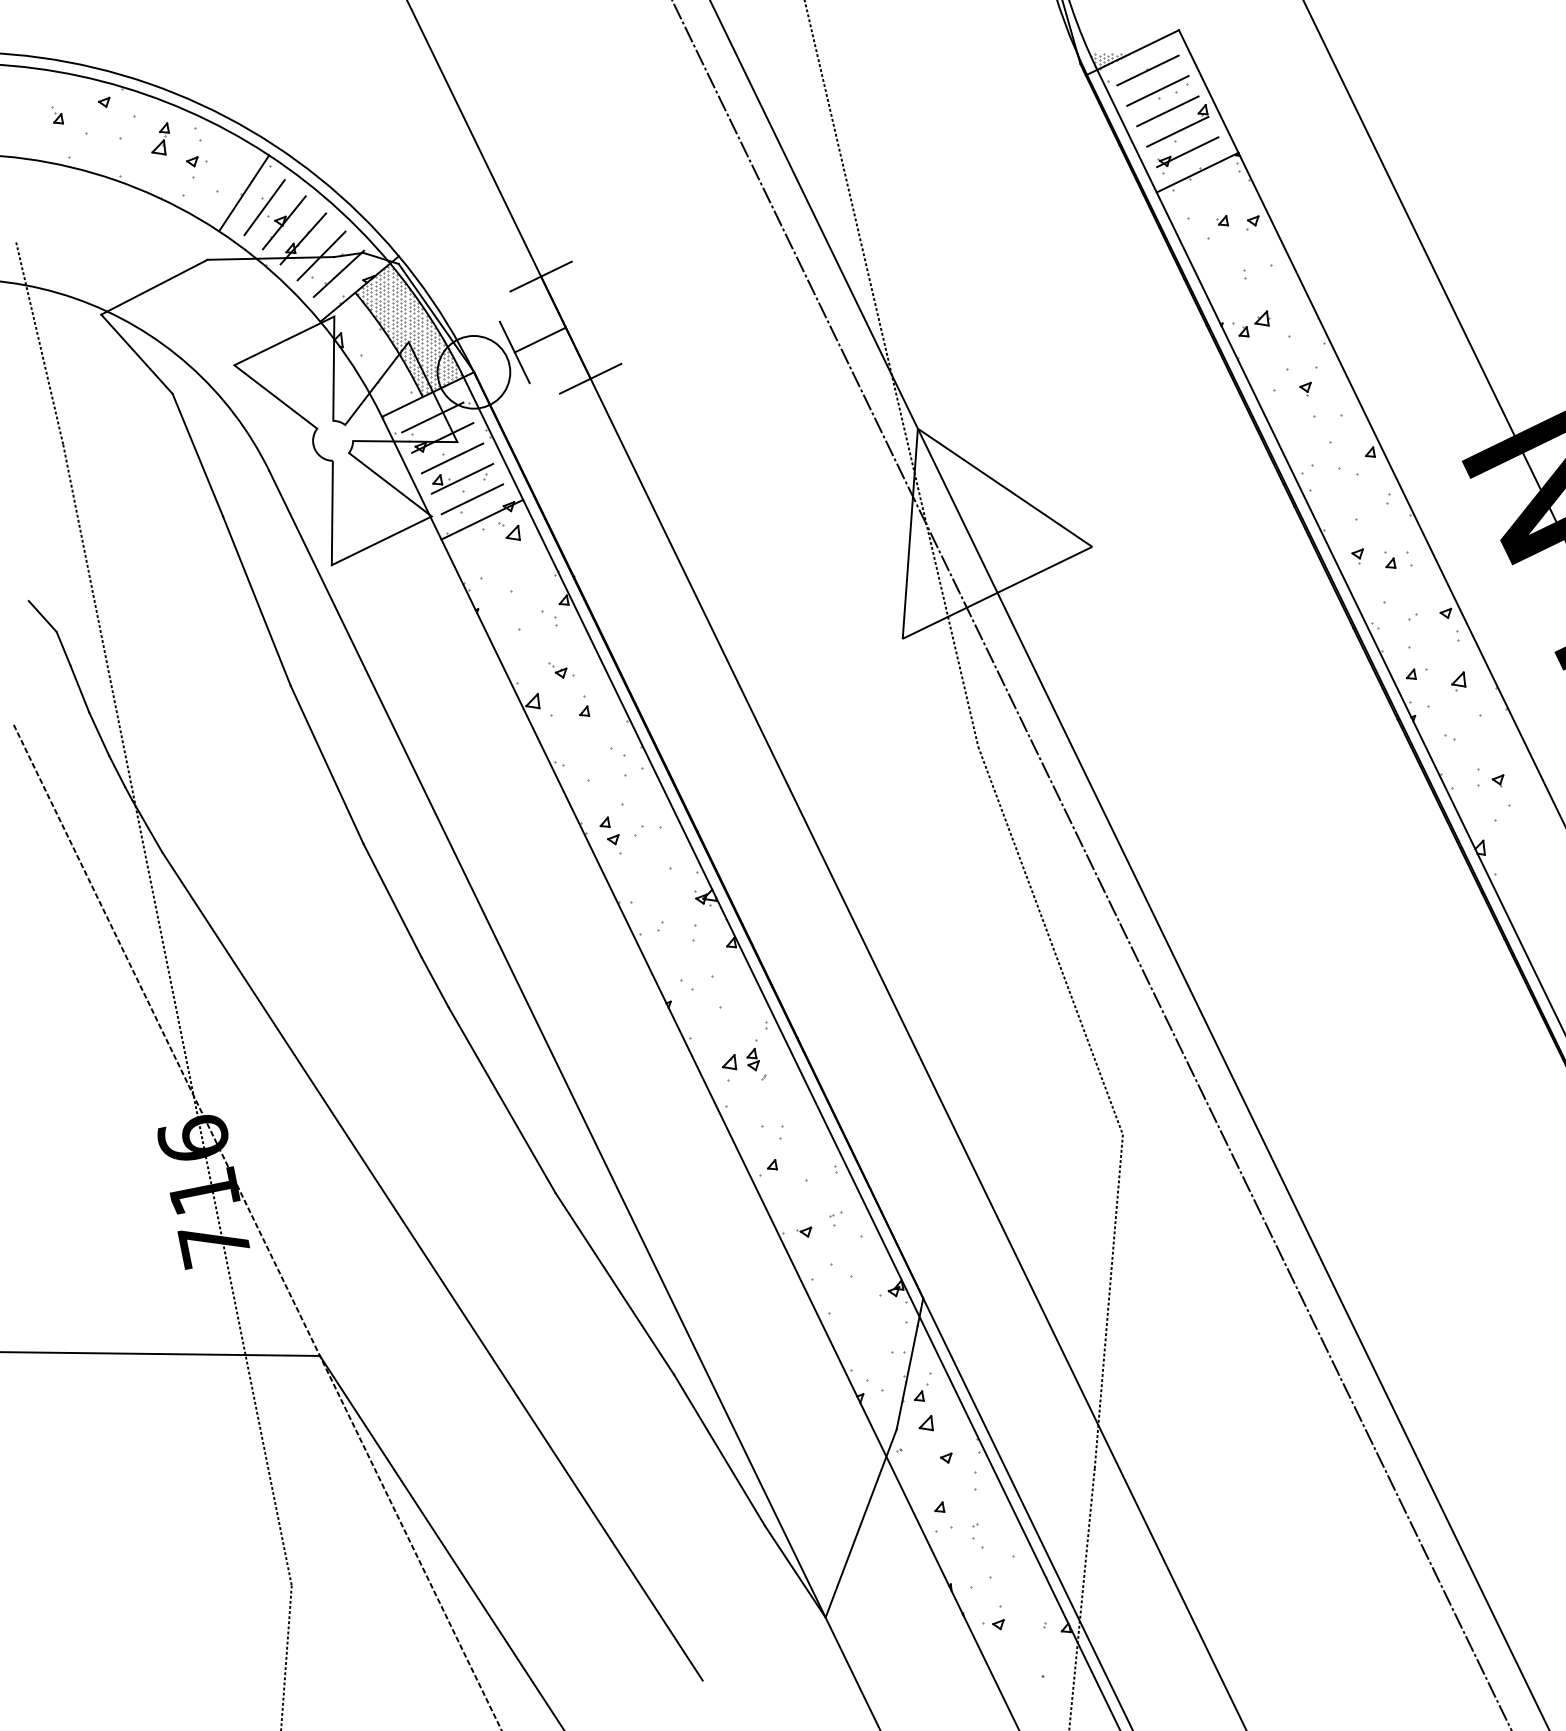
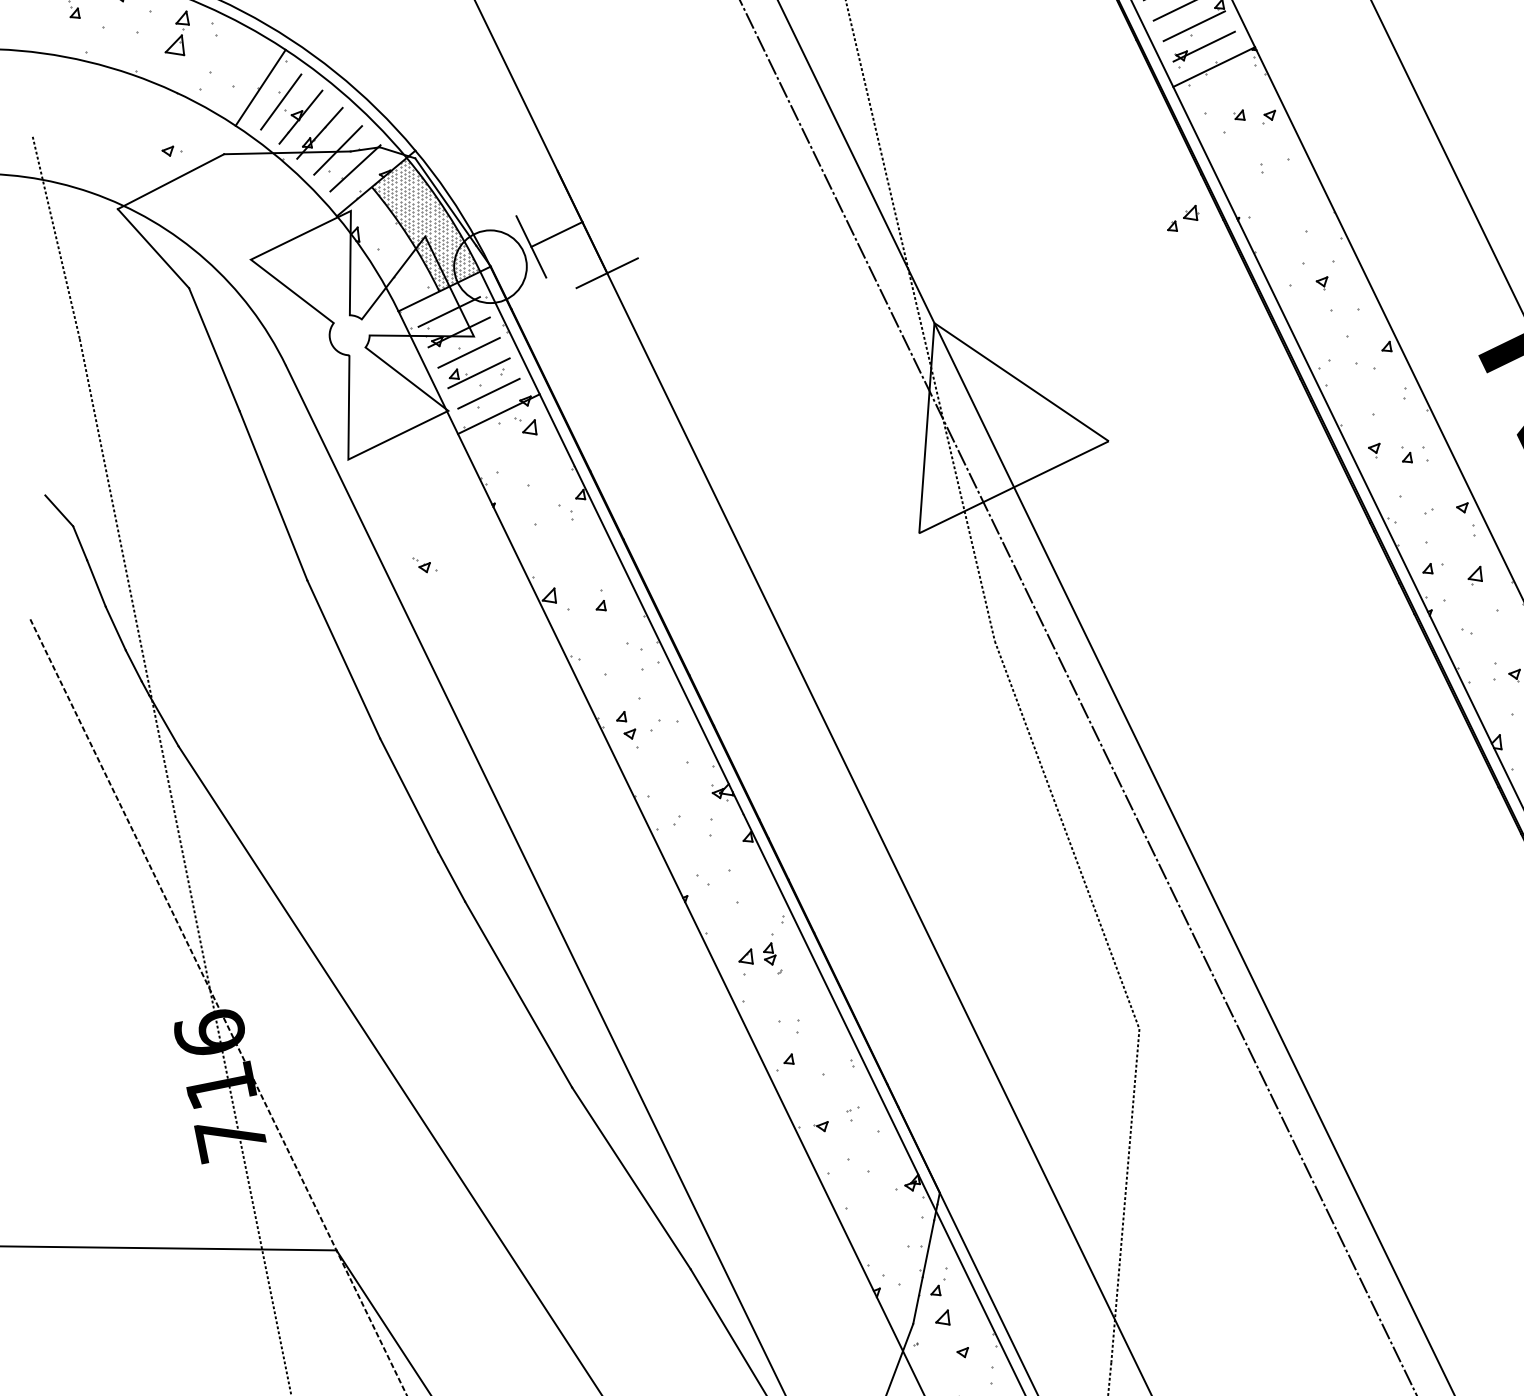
part: (160, 138) -> (177, 32), size x1.4
part: (196, 161) -> (172, 150), moved
line: (540, 276) -> (557, 170), removed
part: (1254, 323) -> (1183, 217), moved
part: (561, 670) -> (425, 564), moved

